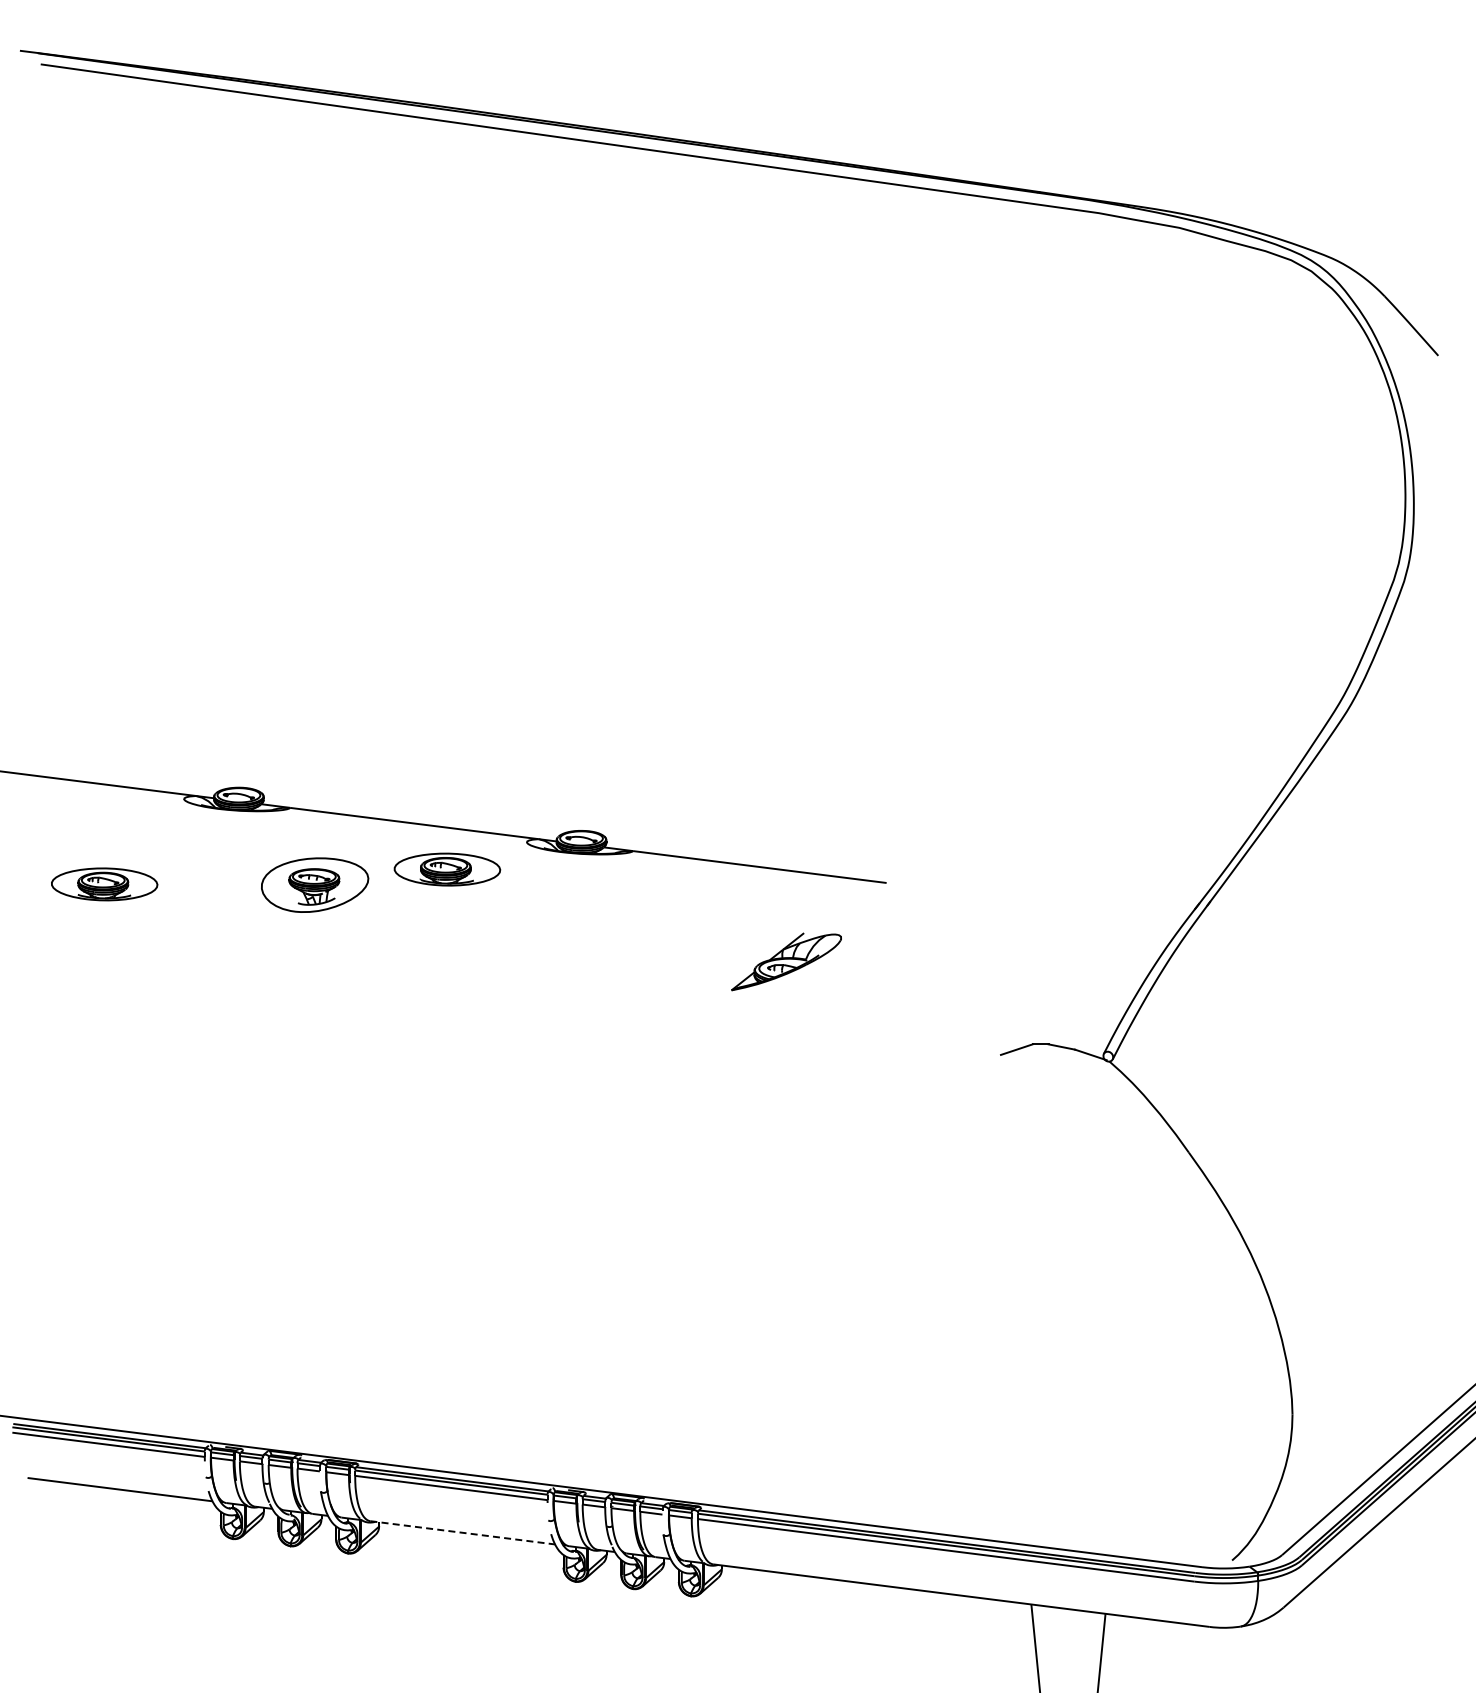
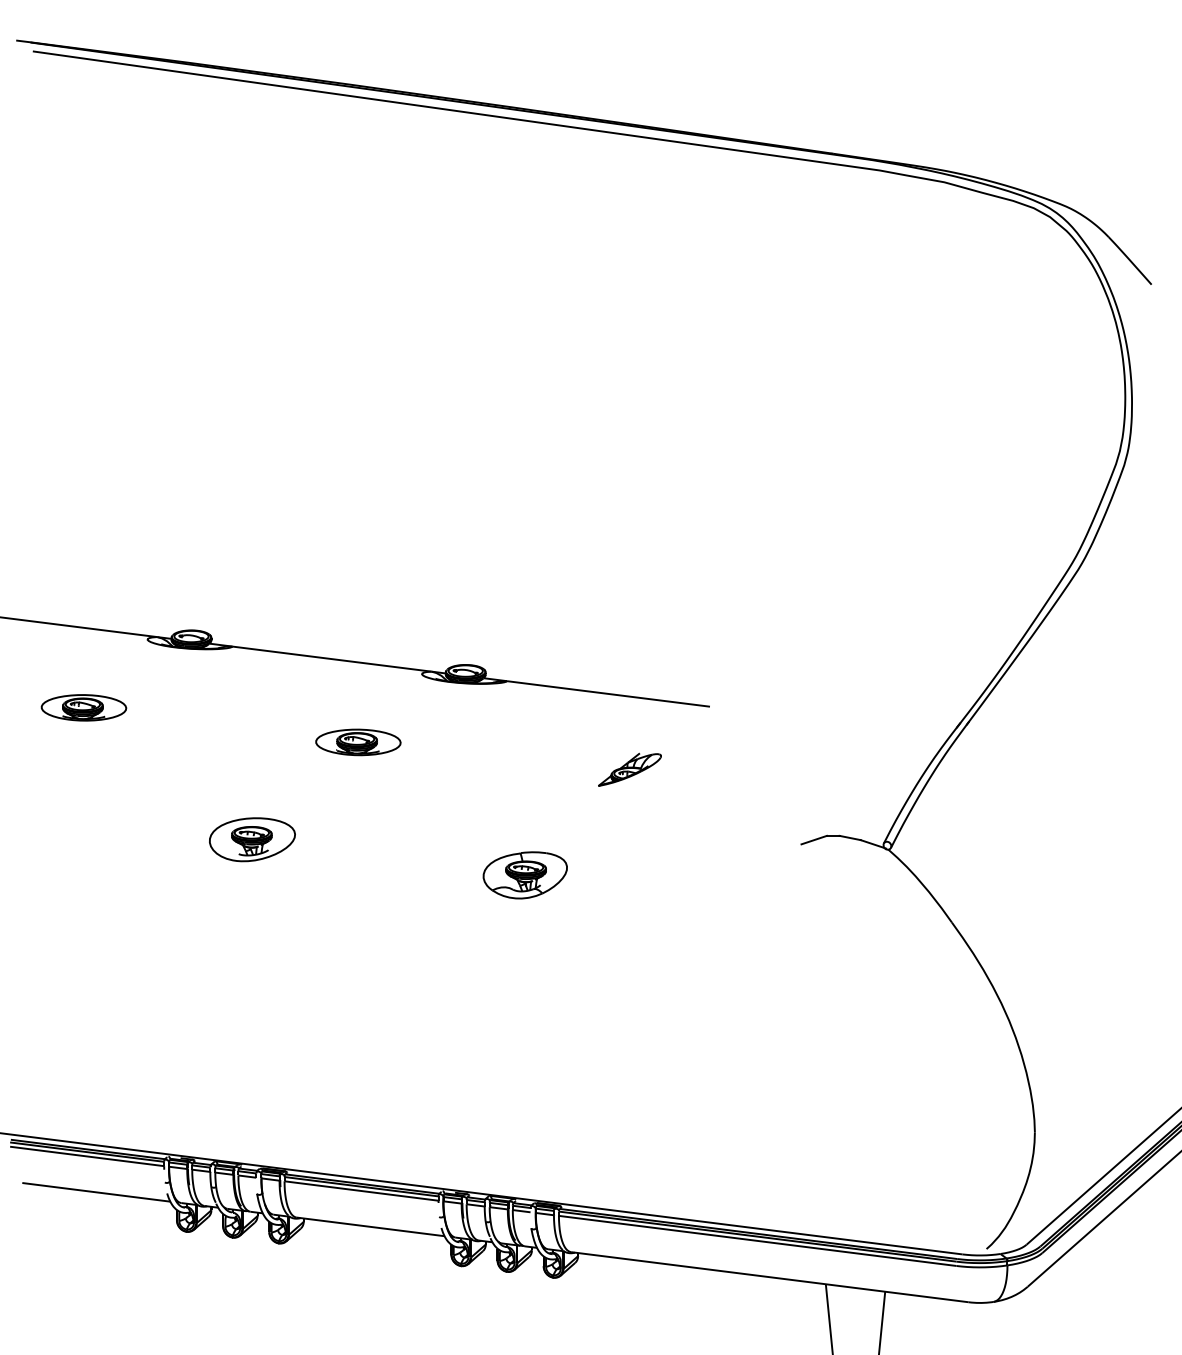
part: (447, 869) -> (358, 742), moved
part: (315, 884) -> (252, 839), moved
part: (786, 961) -> (629, 769), size x0.71
part: (655, 1093) -> (524, 875), added
line: (463, 1532) -> (371, 1226), dashed -> solid

